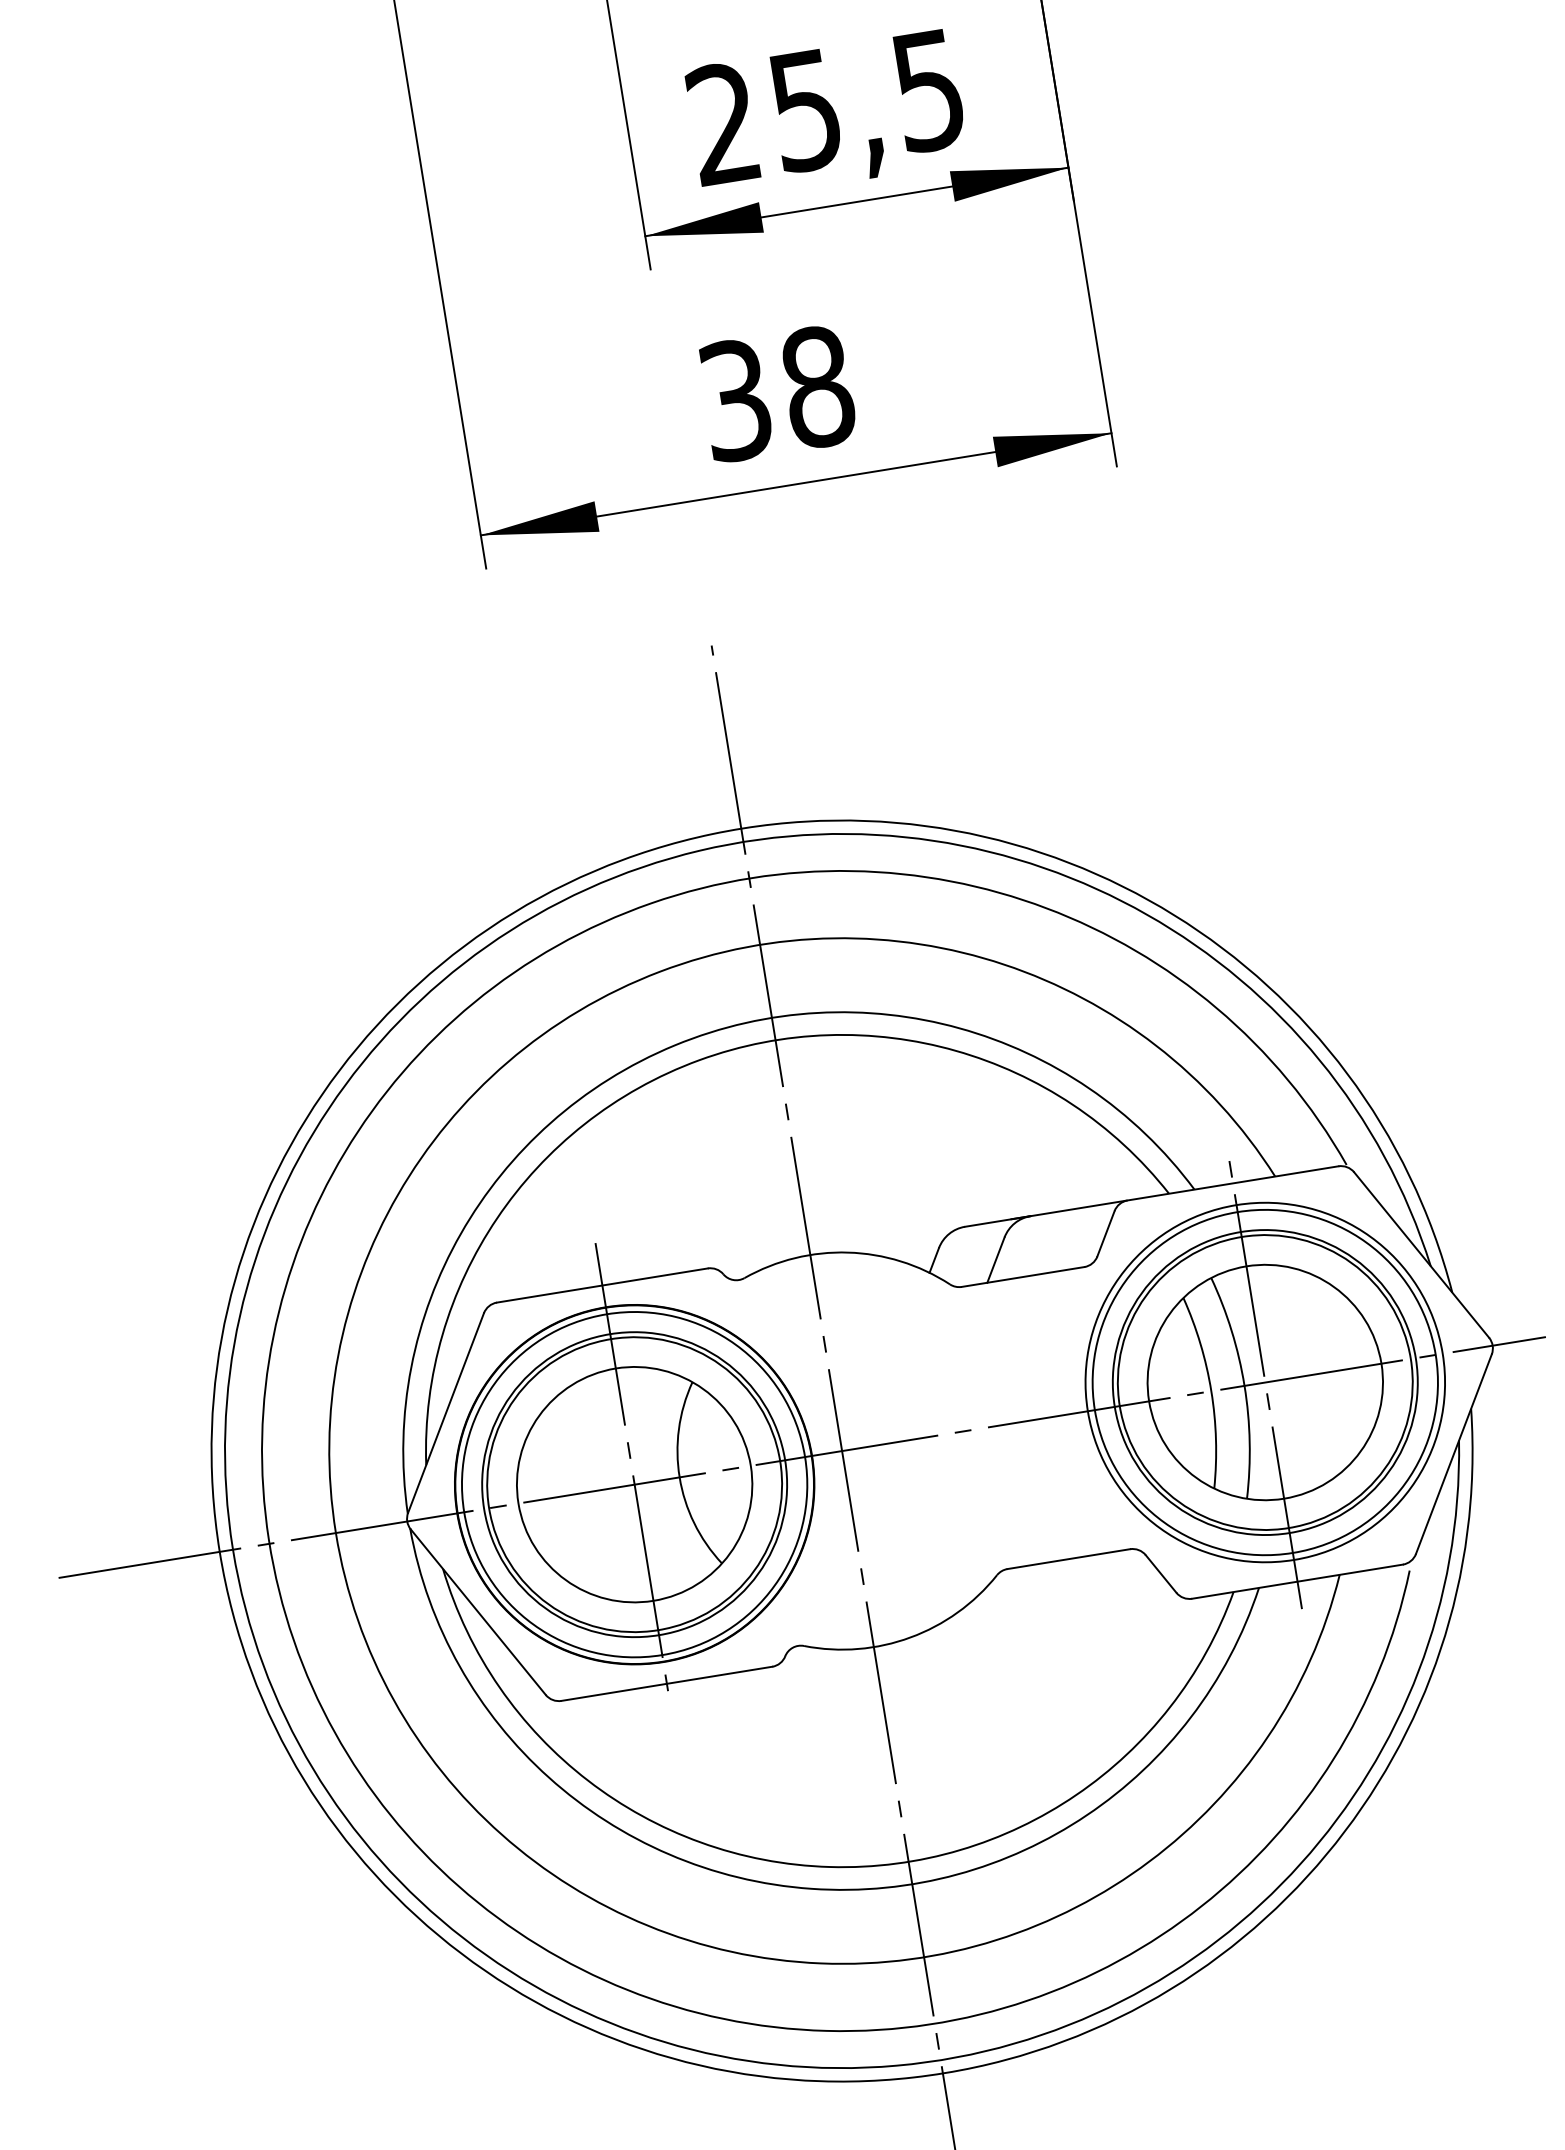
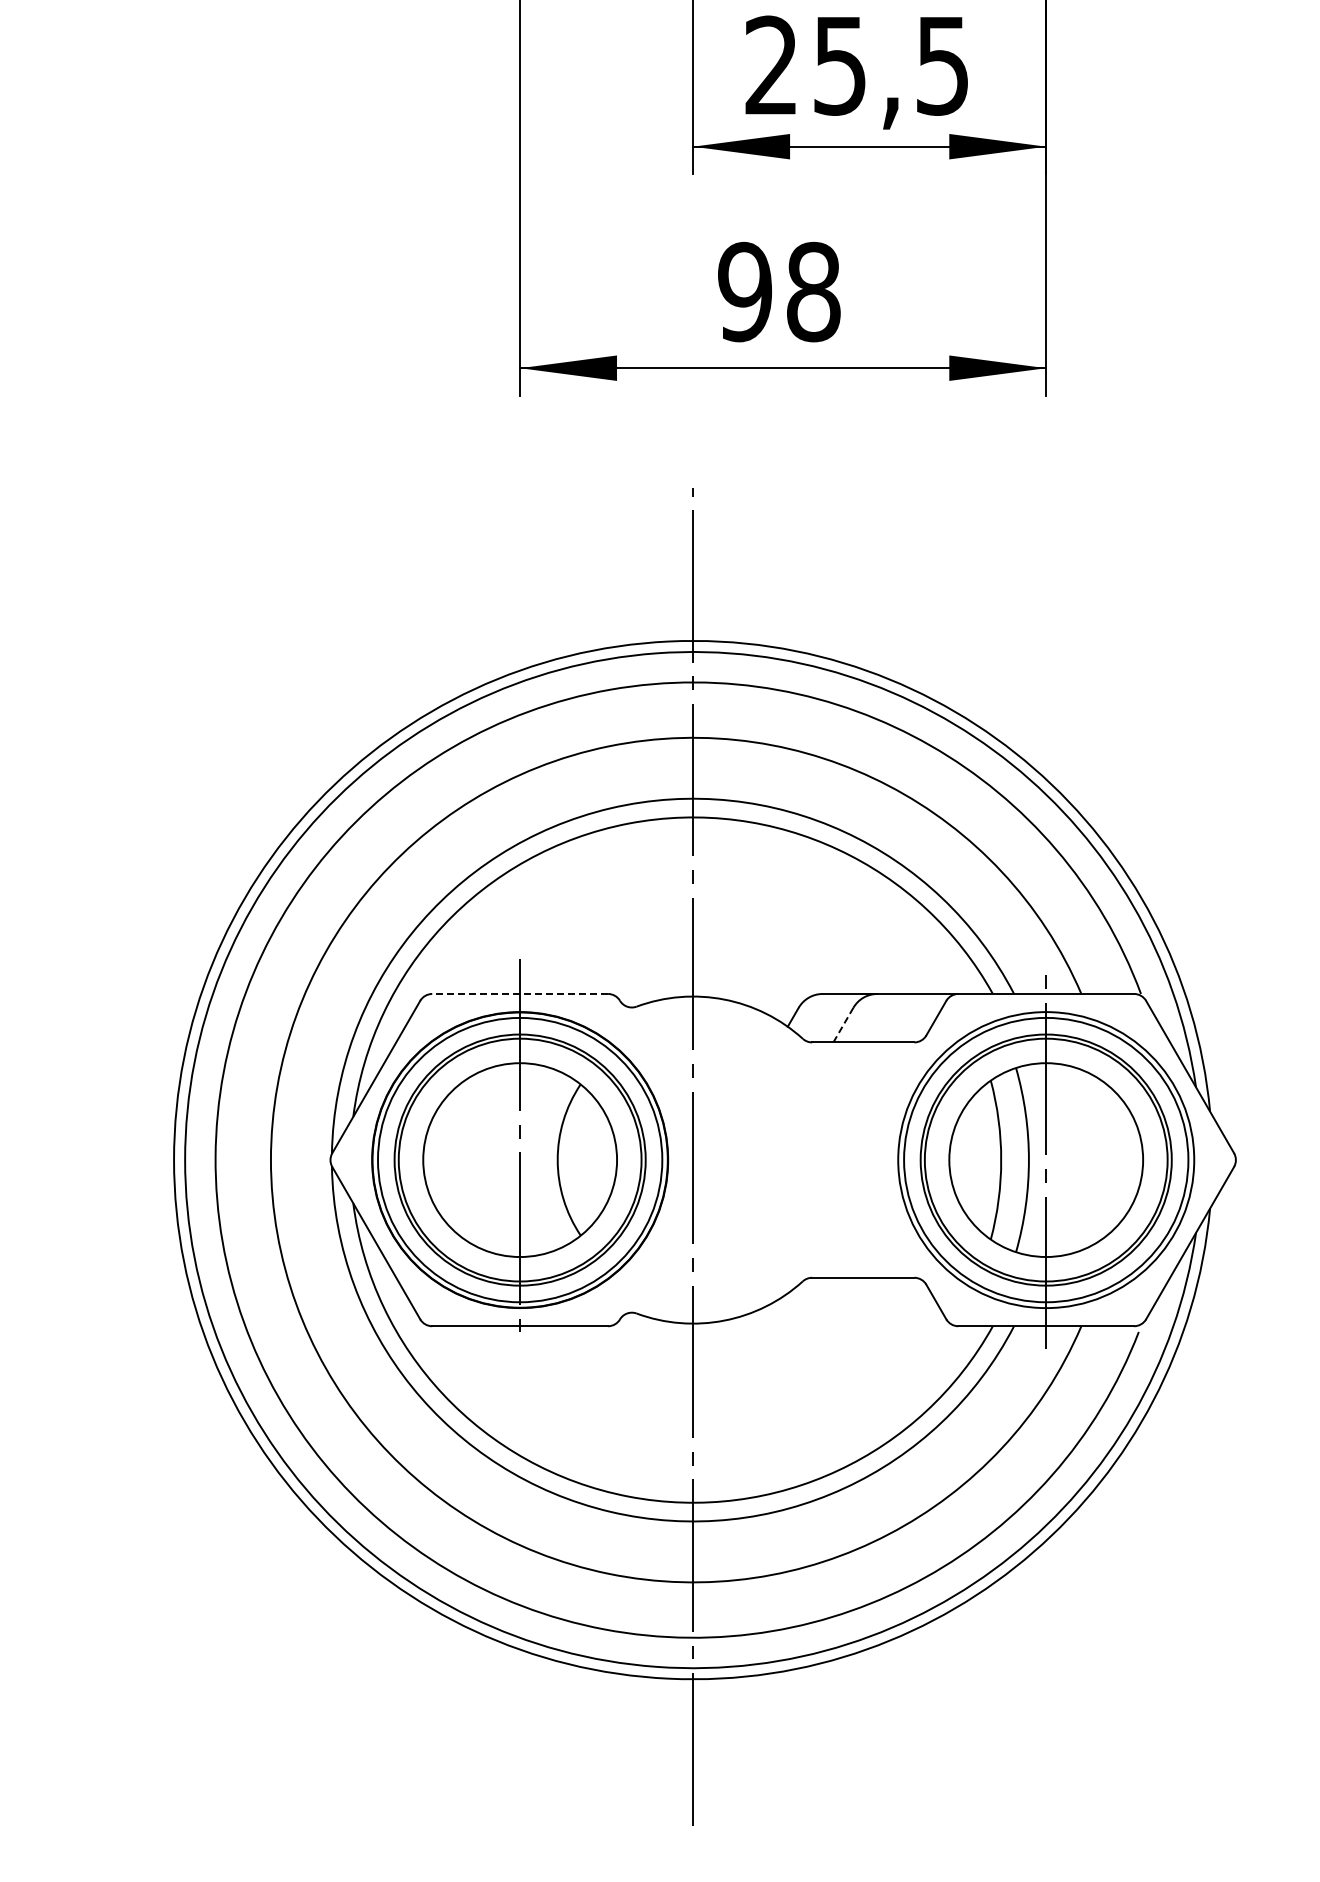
text: (736, 400) -> (745, 292), 38 -> 98
line: (996, 1260) -> (843, 1025), solid -> dashed
line: (602, 1284) -> (520, 993), solid -> dashed
line: (801, 1458) -> (659, 1160), removed

